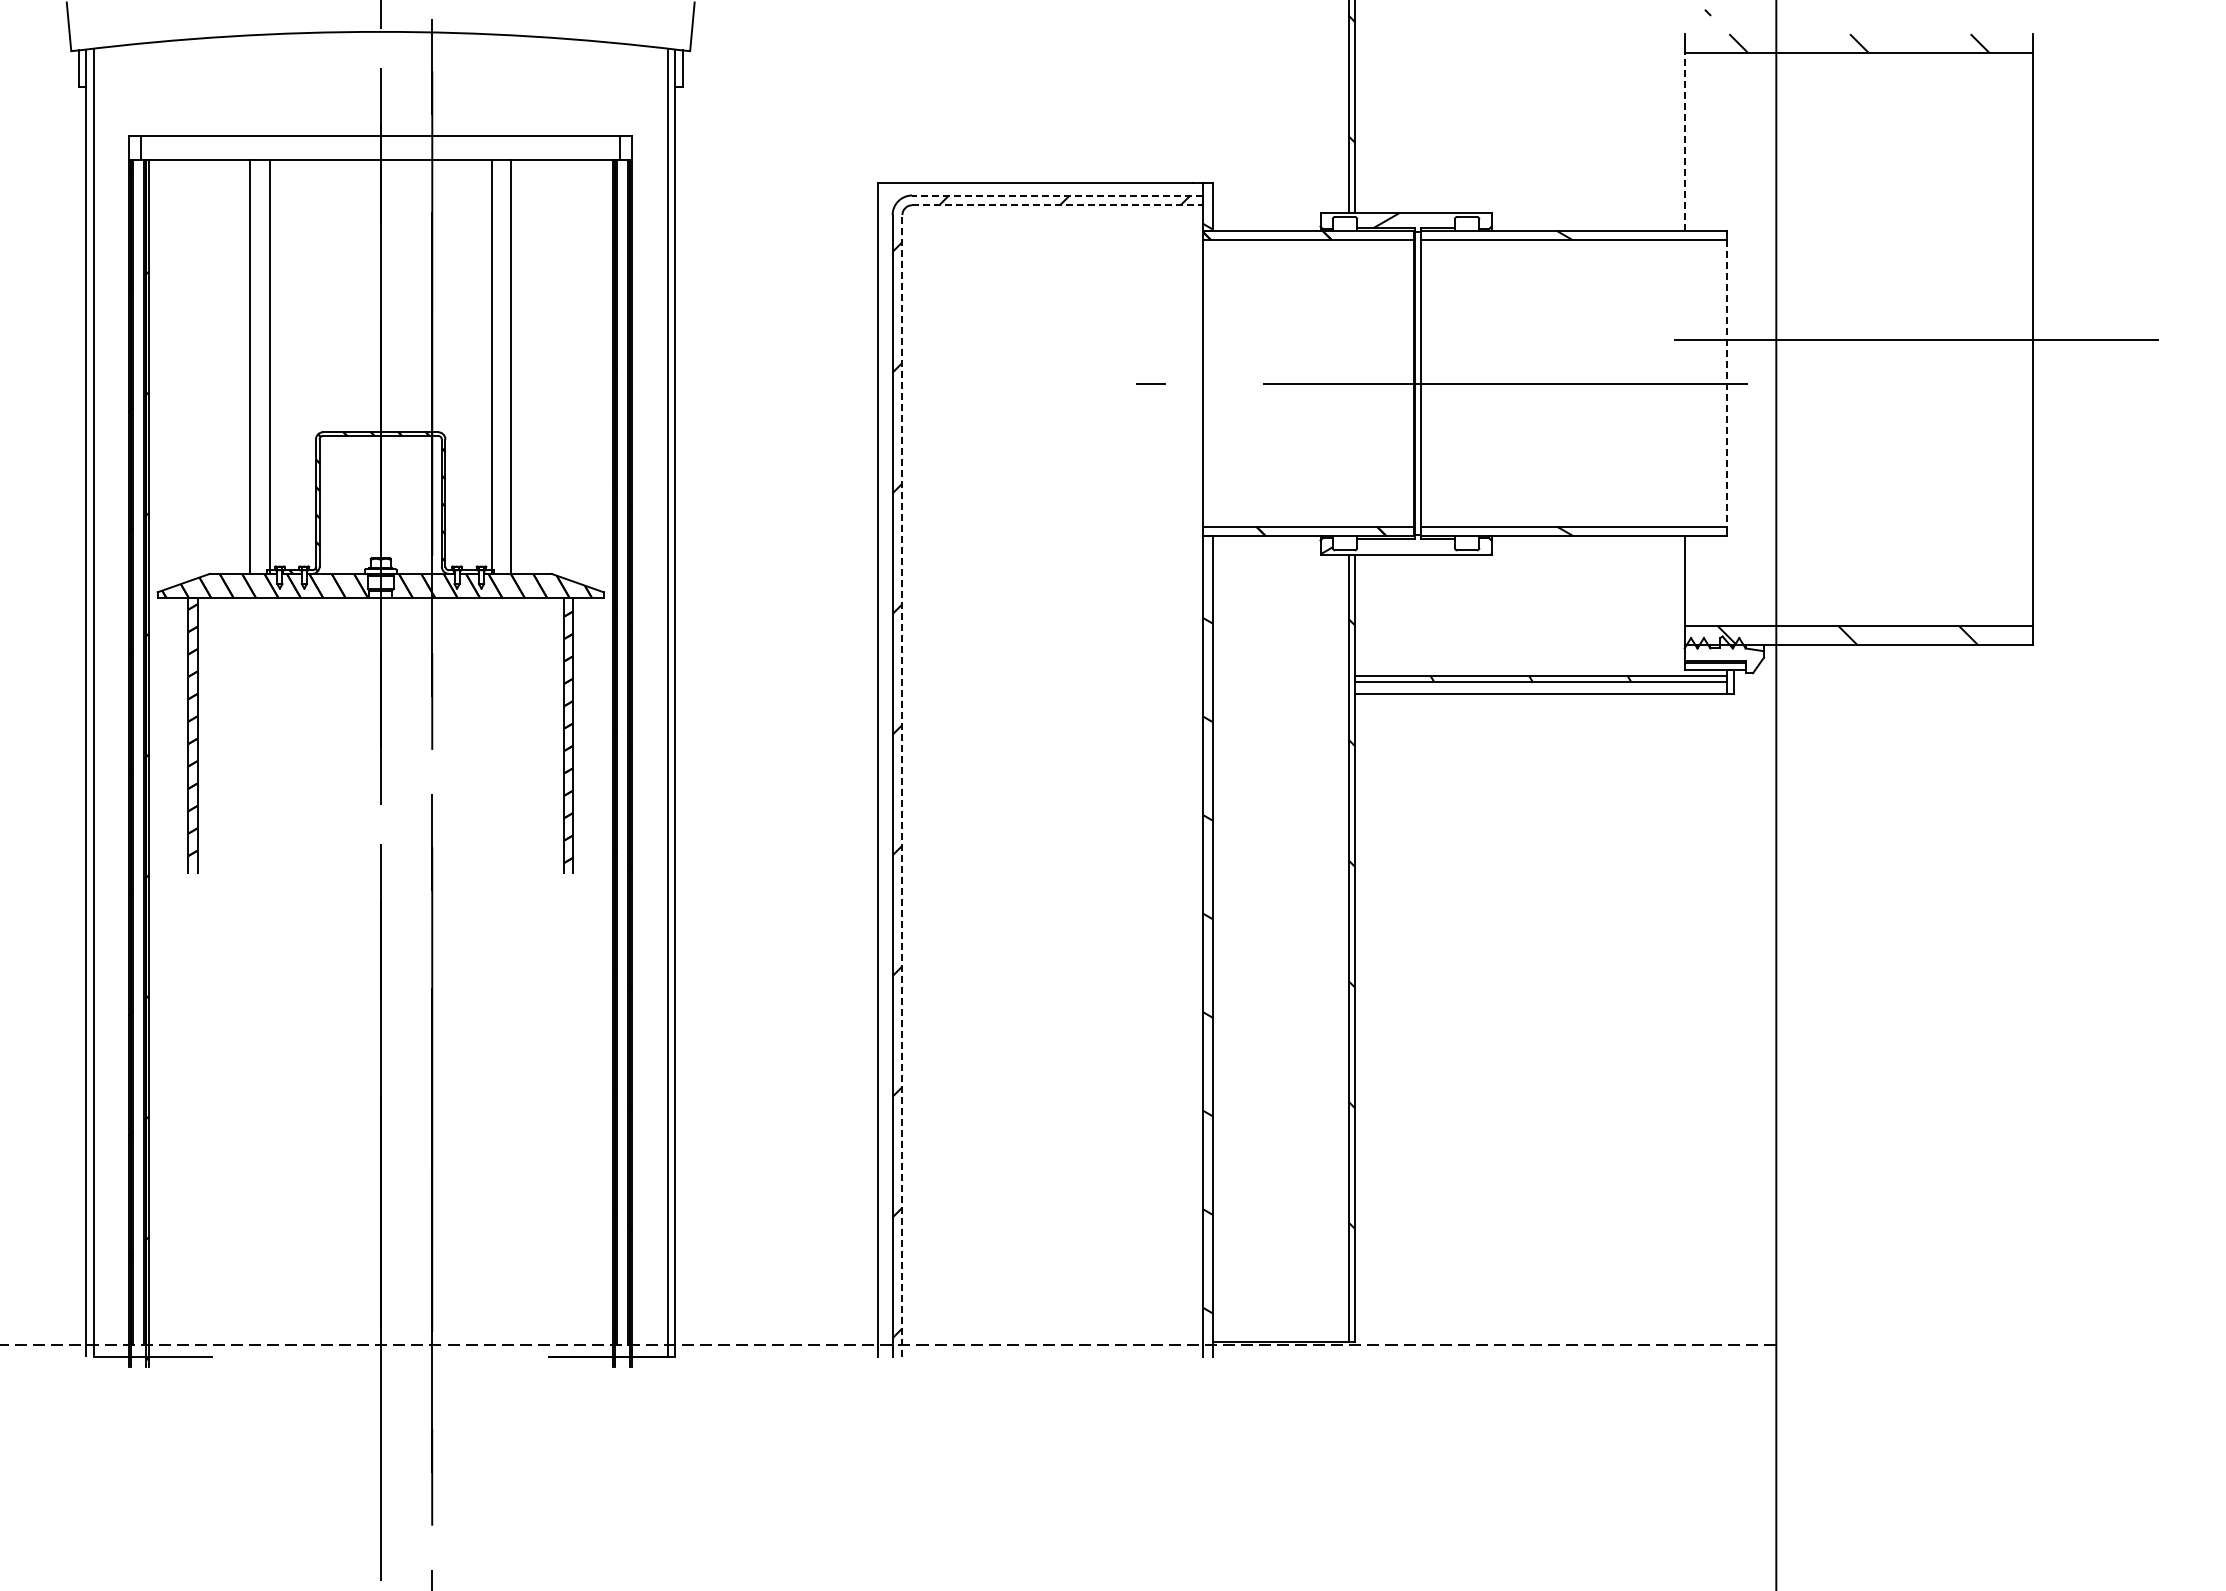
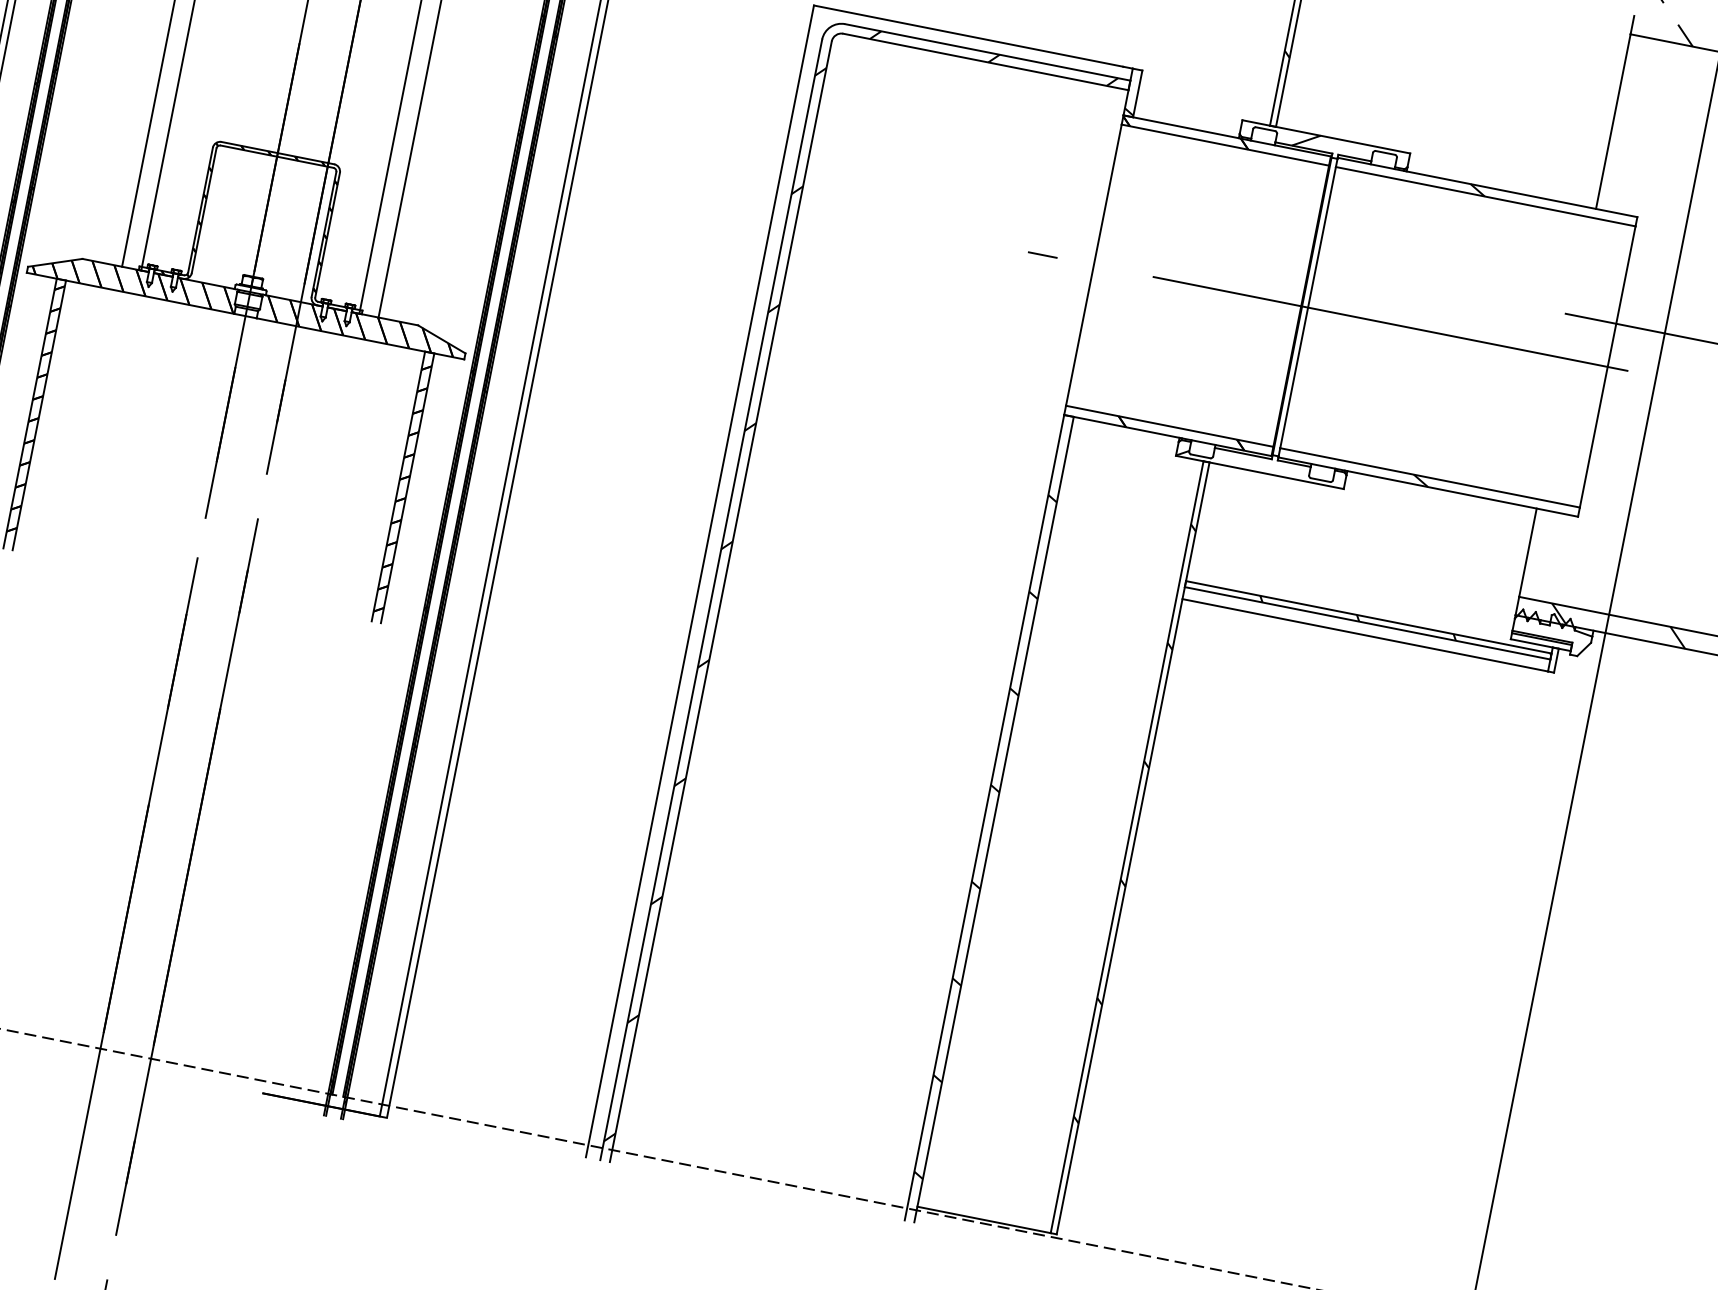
line: (1684, 141) -> (1613, 121), dashed -> solid
line: (1057, 195) -> (987, 52), dashed -> solid
line: (1058, 205) -> (986, 62), dashed -> solid
line: (1726, 384) -> (1607, 367), dashed -> solid
line: (902, 785) -> (721, 601), dashed -> solid

